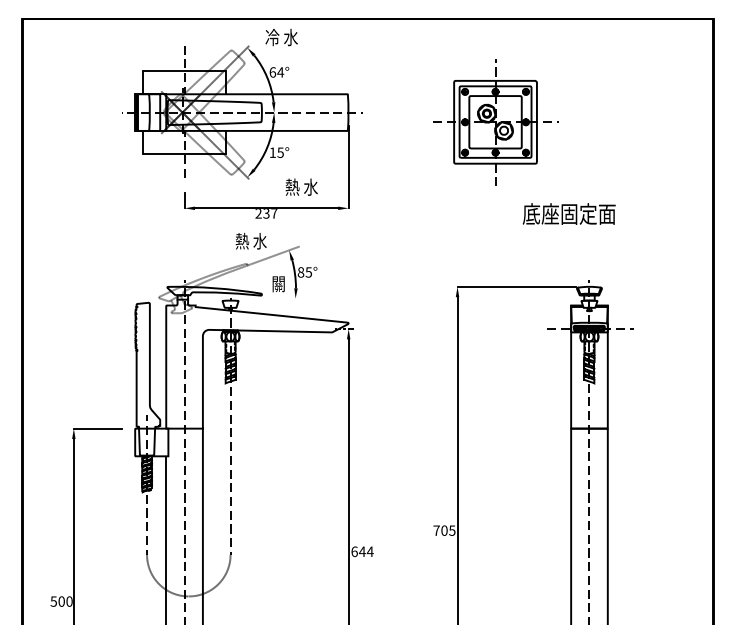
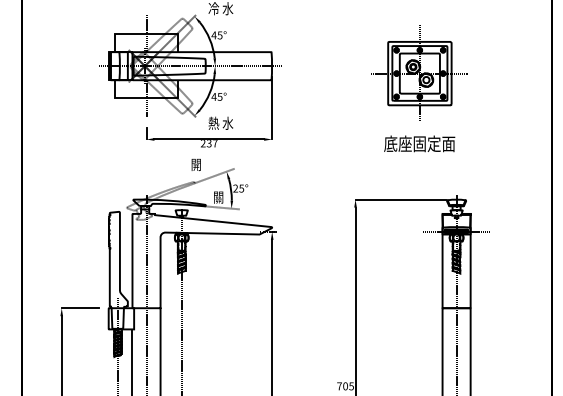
text: (276, 72) -> (216, 35), 64° -> 45°
part: (495, 122) -> (419, 73), moved
text: (272, 152) -> (213, 96), 15° -> 45°
text: (301, 186) -> (220, 122), moved
text: (568, 213) -> (419, 143), moved
text: (250, 240) -> (197, 164), 熱 水 -> 開
text: (300, 272) -> (235, 188), 85° -> 25°
line: (283, 297) -> (222, 207), added

